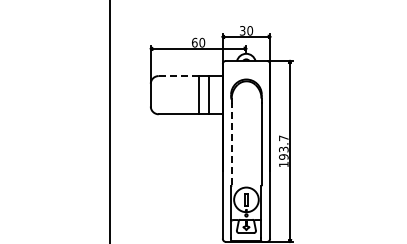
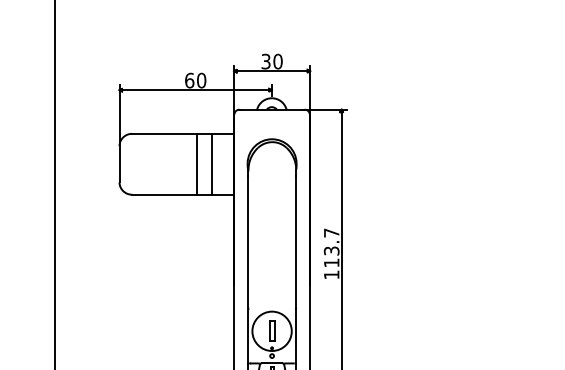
line: (179, 76) -> (165, 134), dashed -> solid
line: (231, 143) -> (248, 241), dashed -> solid
text: (283, 156) -> (331, 262), 193.7 -> 113.7

